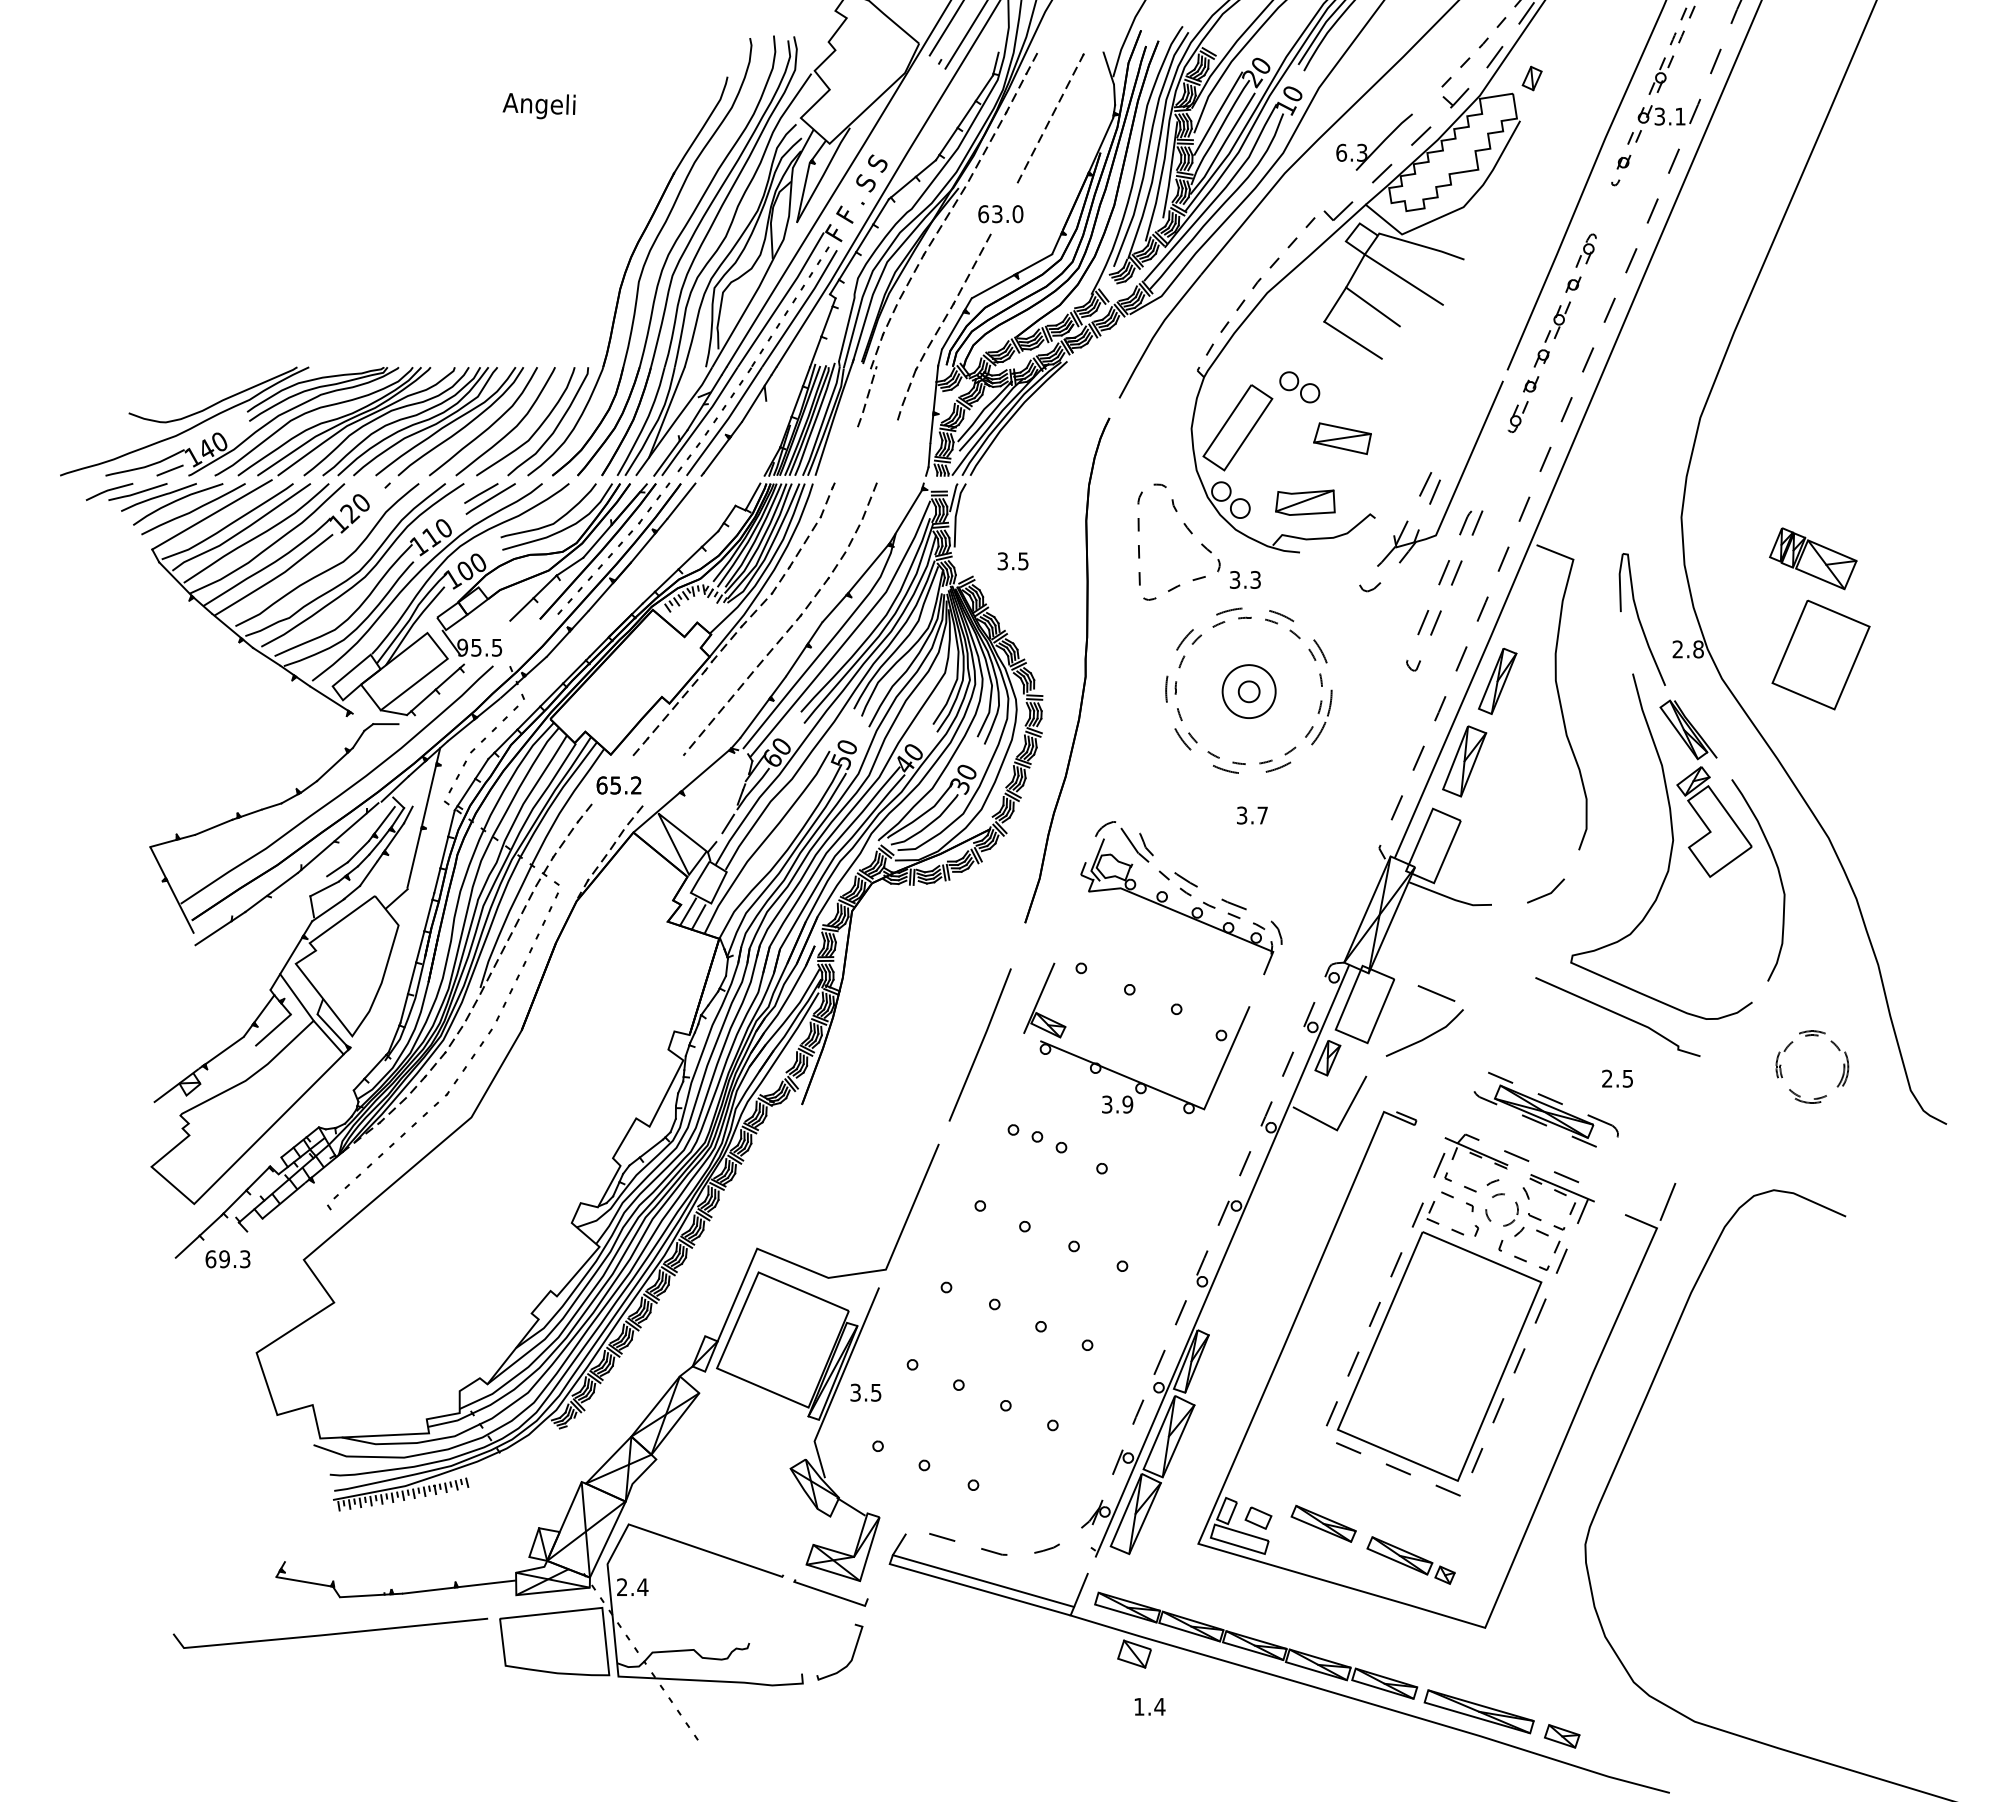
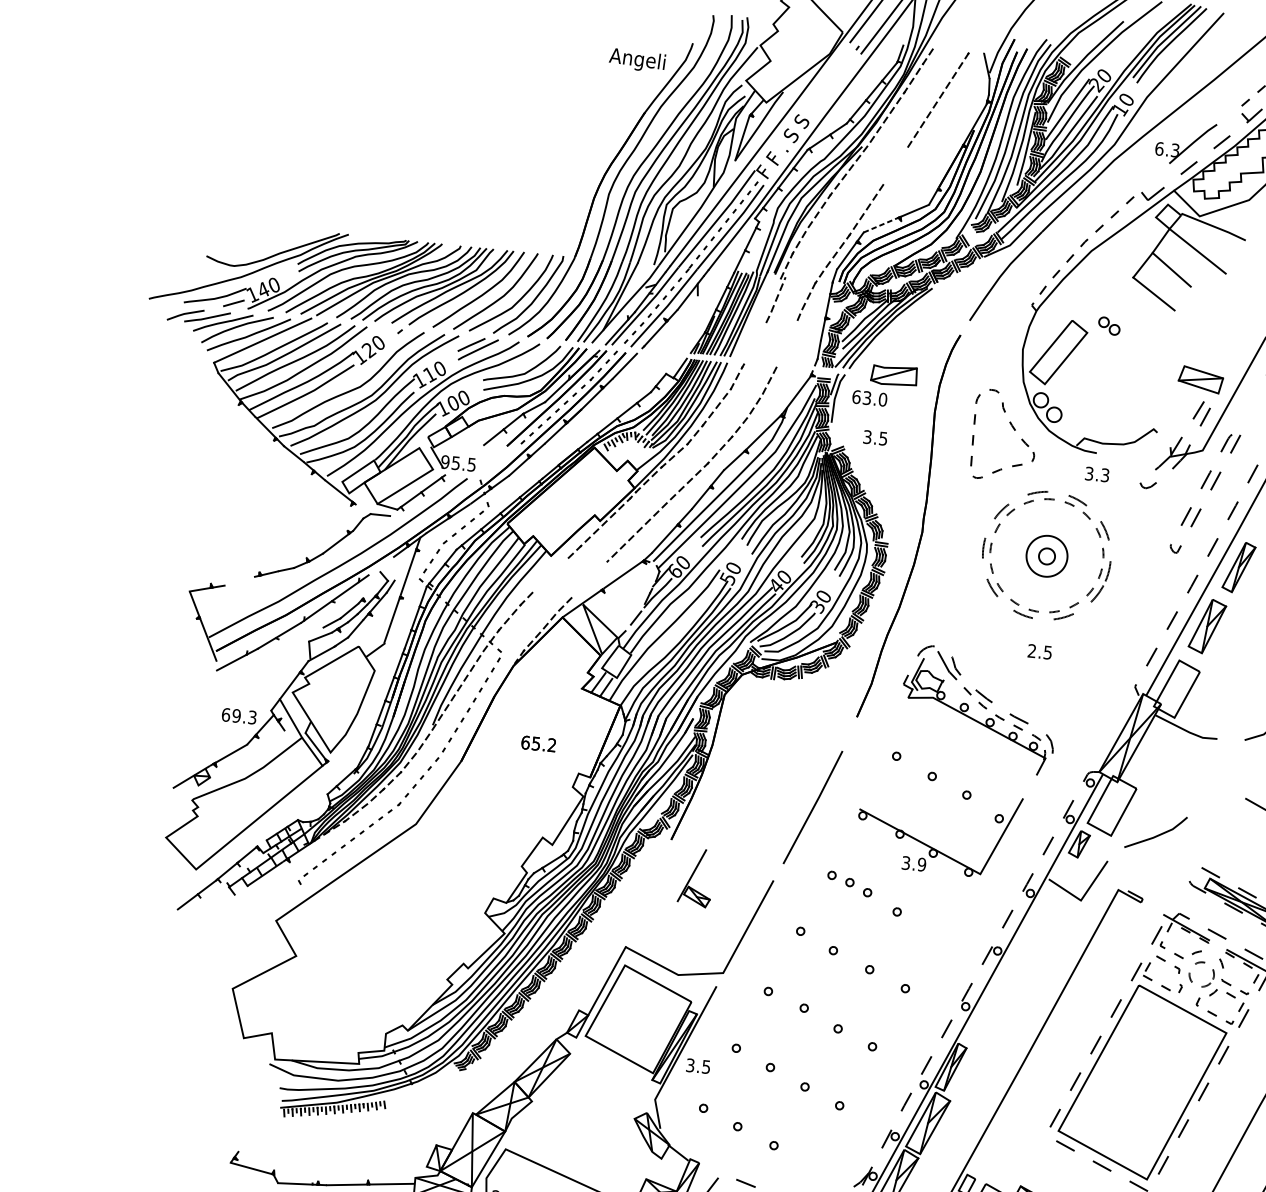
text: (538, 106) -> (636, 60), moved
text: (1000, 214) -> (869, 398), moved
line: (995, 285) -> (883, 224), solid -> dashed
part: (1299, 387) -> (1109, 326), size x0.7
part: (1342, 438) -> (1200, 379), moved
part: (1305, 502) -> (894, 375), moved
text: (1245, 579) -> (1097, 474), moved
text: (618, 785) -> (538, 743), moved
line: (394, 788) -> (382, 565), removed
text: (1252, 815) -> (1040, 651), 3.7 -> 2.5
line: (384, 820) -> (371, 589), removed
line: (213, 826) -> (239, 580), removed
line: (1436, 993) -> (1167, 802), removed
part: (1044, 1000) -> (695, 877), moved
line: (273, 1029) -> (270, 741), removed
text: (227, 1259) -> (238, 716), moved

